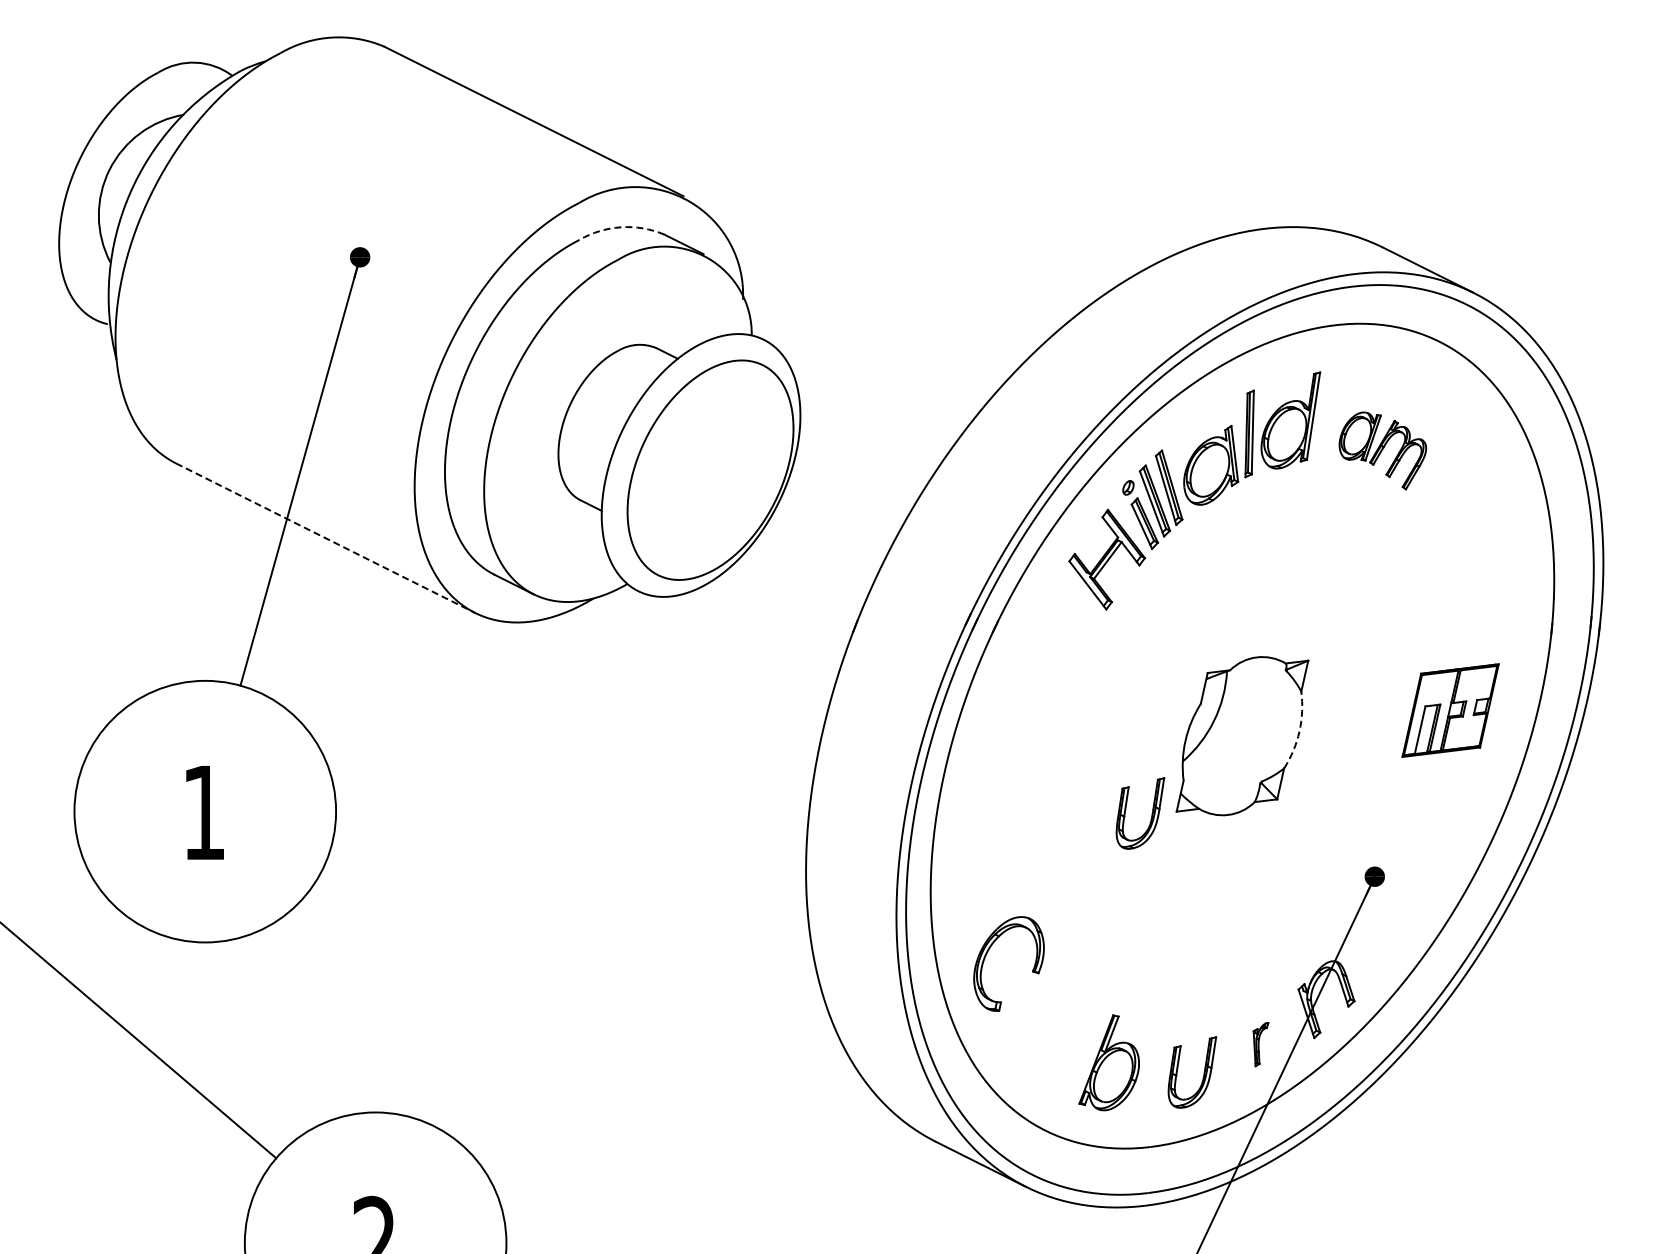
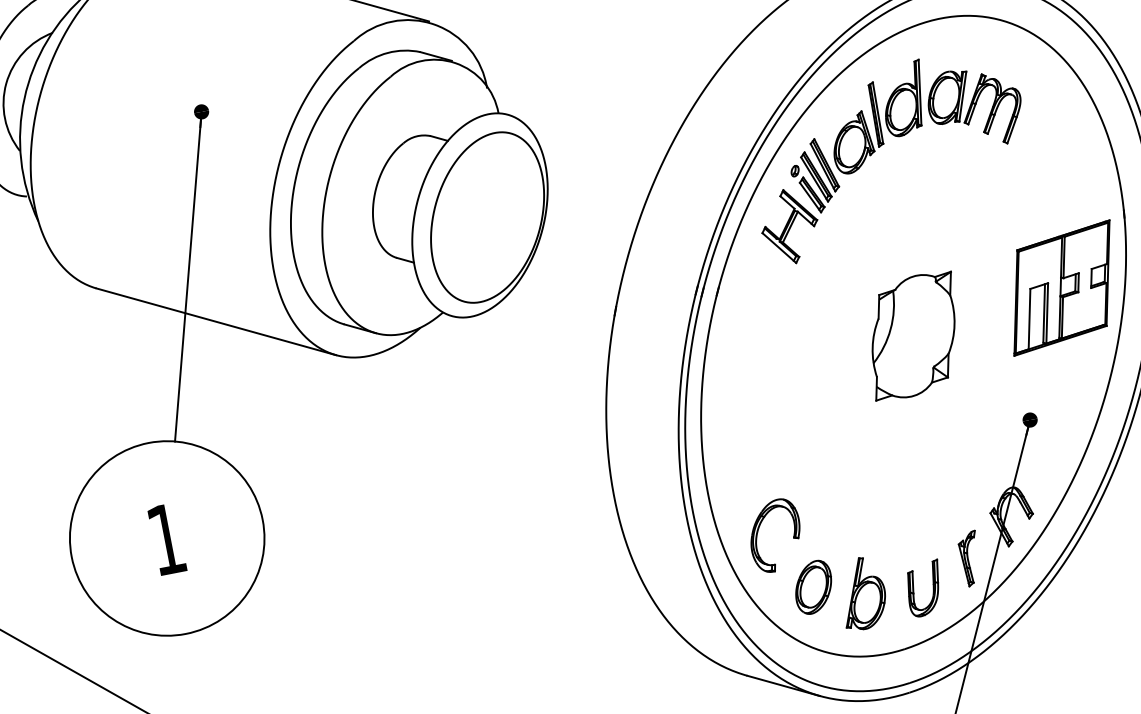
arc: (621, 227) -> (388, 53), dashed -> solid
part: (1382, 450) -> (975, 107), size x1.43
line: (326, 538) -> (216, 321), dashed -> solid
part: (1450, 710) -> (1061, 287), size x1.67
arc: (1299, 731) -> (954, 324), dashed -> solid
part: (1151, 813) -> (858, 405), removed
part: (1045, 1042) -> (813, 587), added
part: (1260, 1044) -> (970, 558), size x1.67

